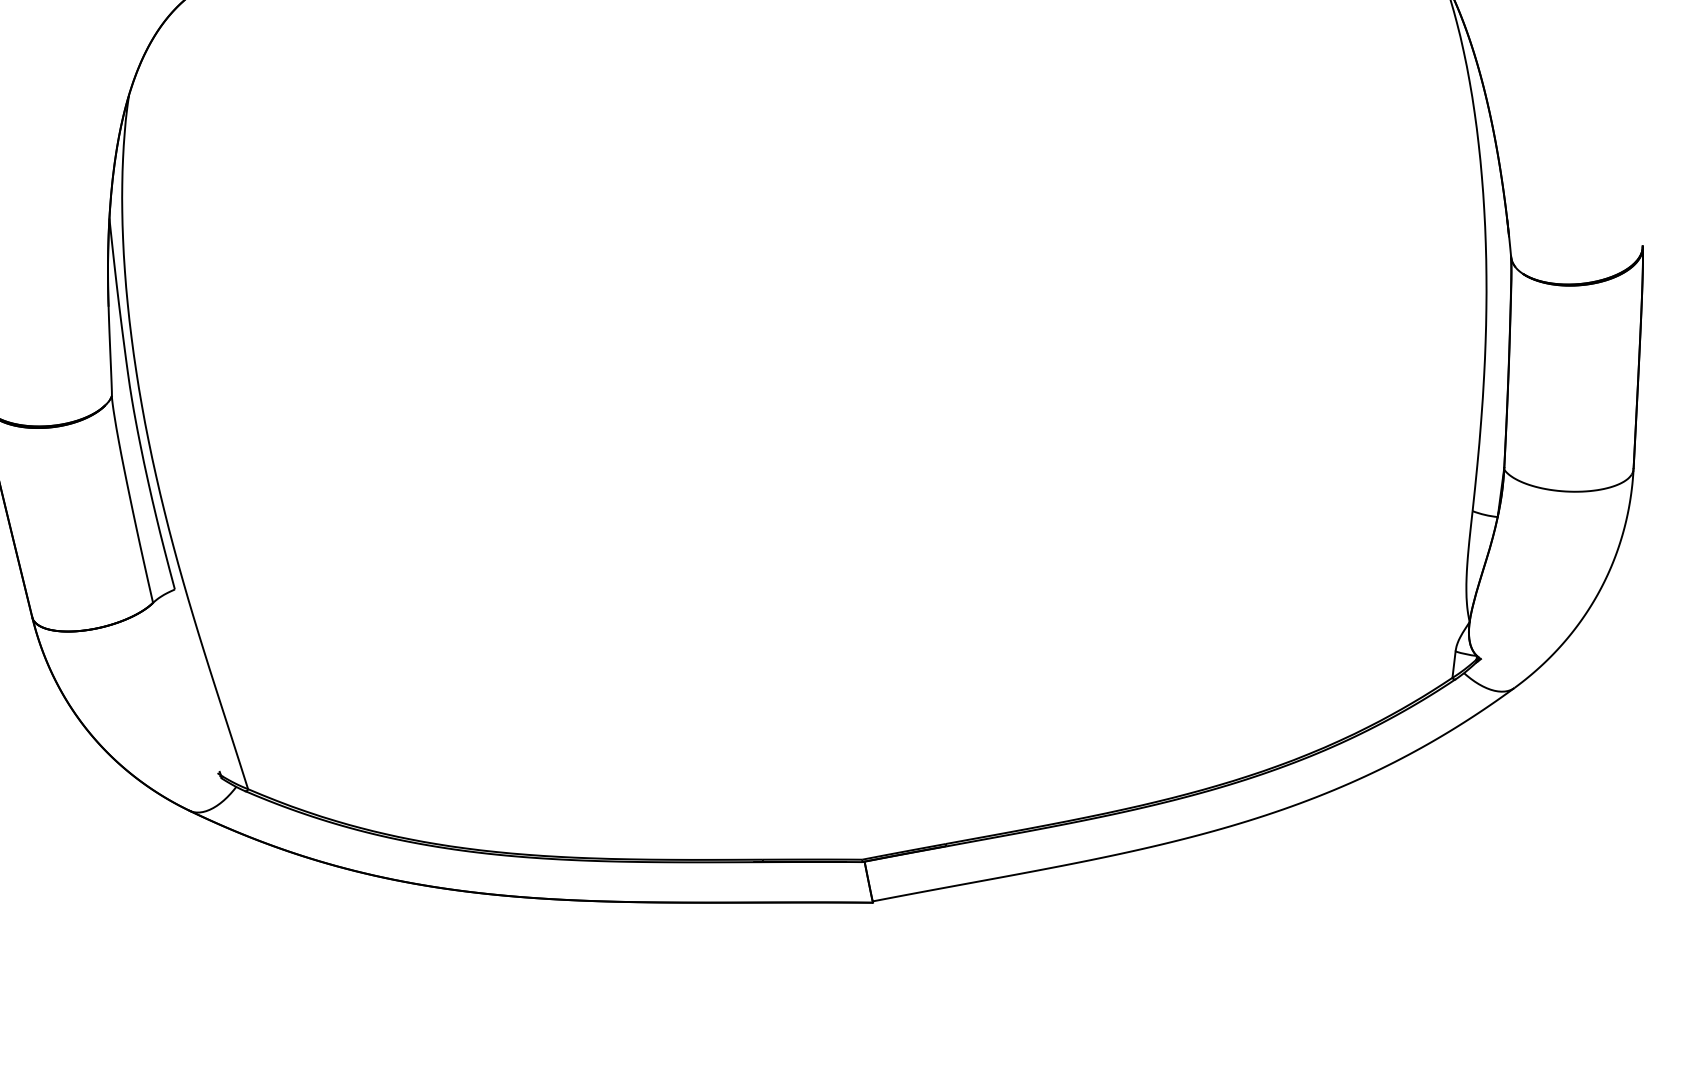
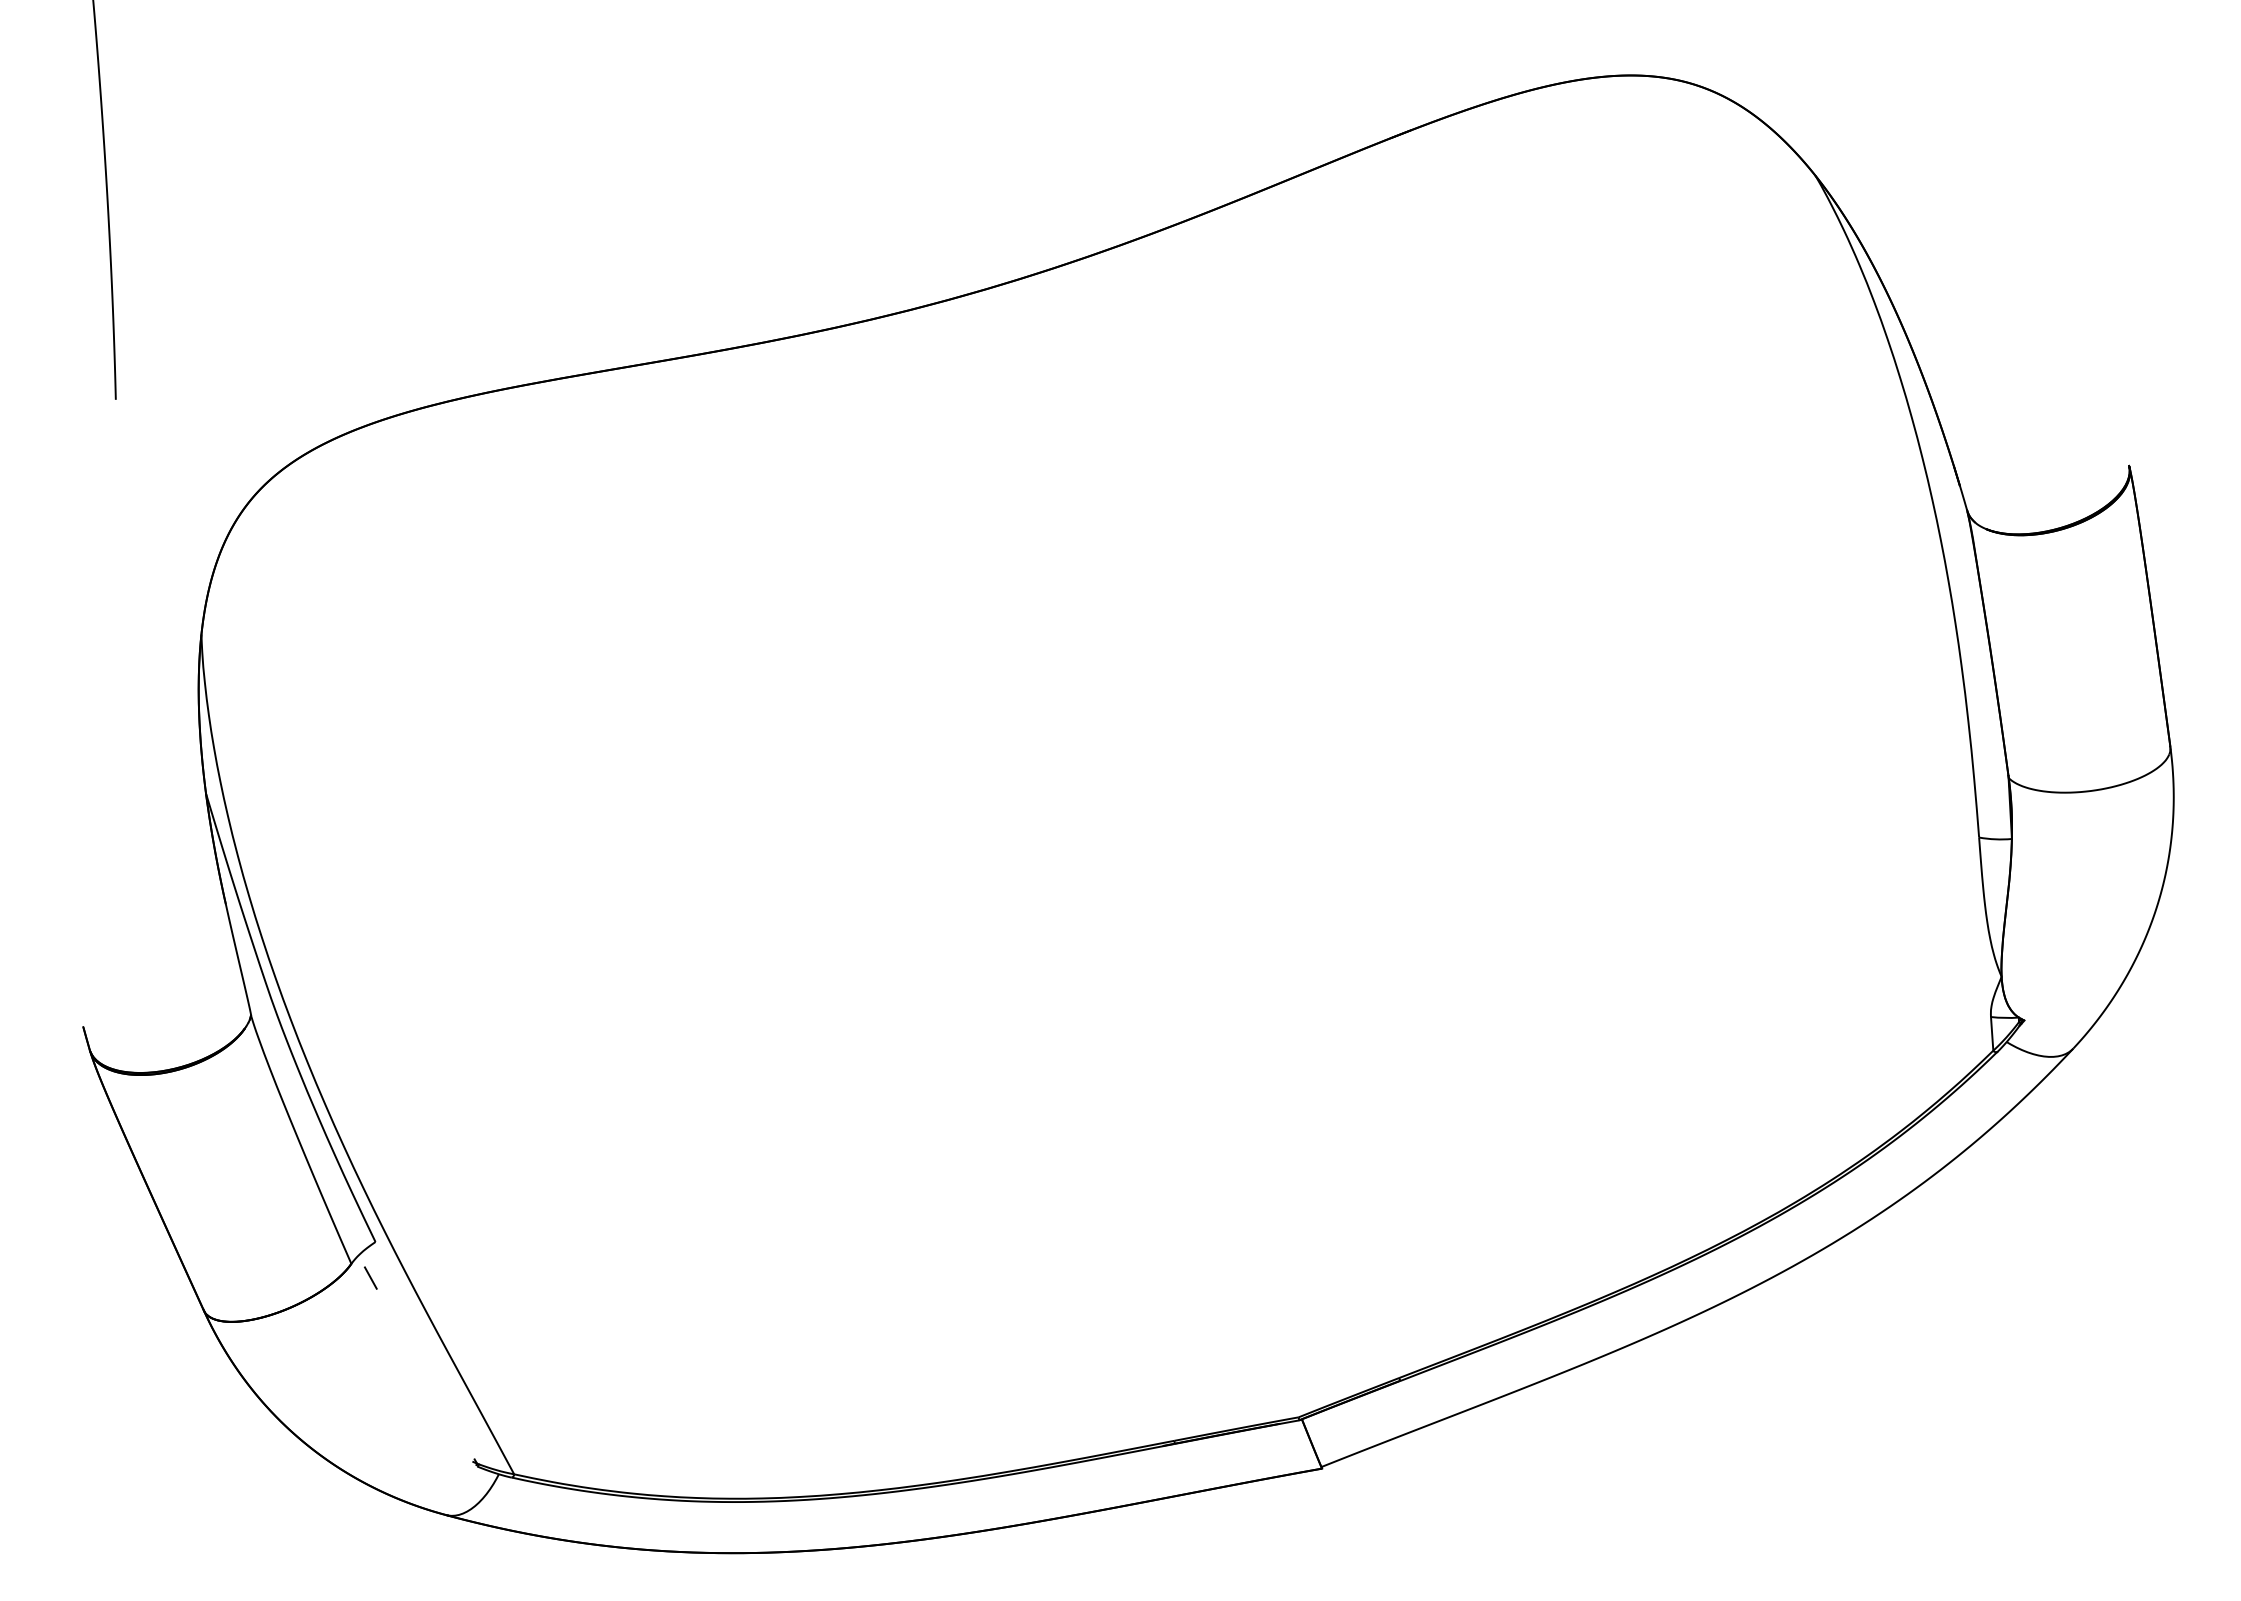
line: (165, 616) -> (370, 1277), added

